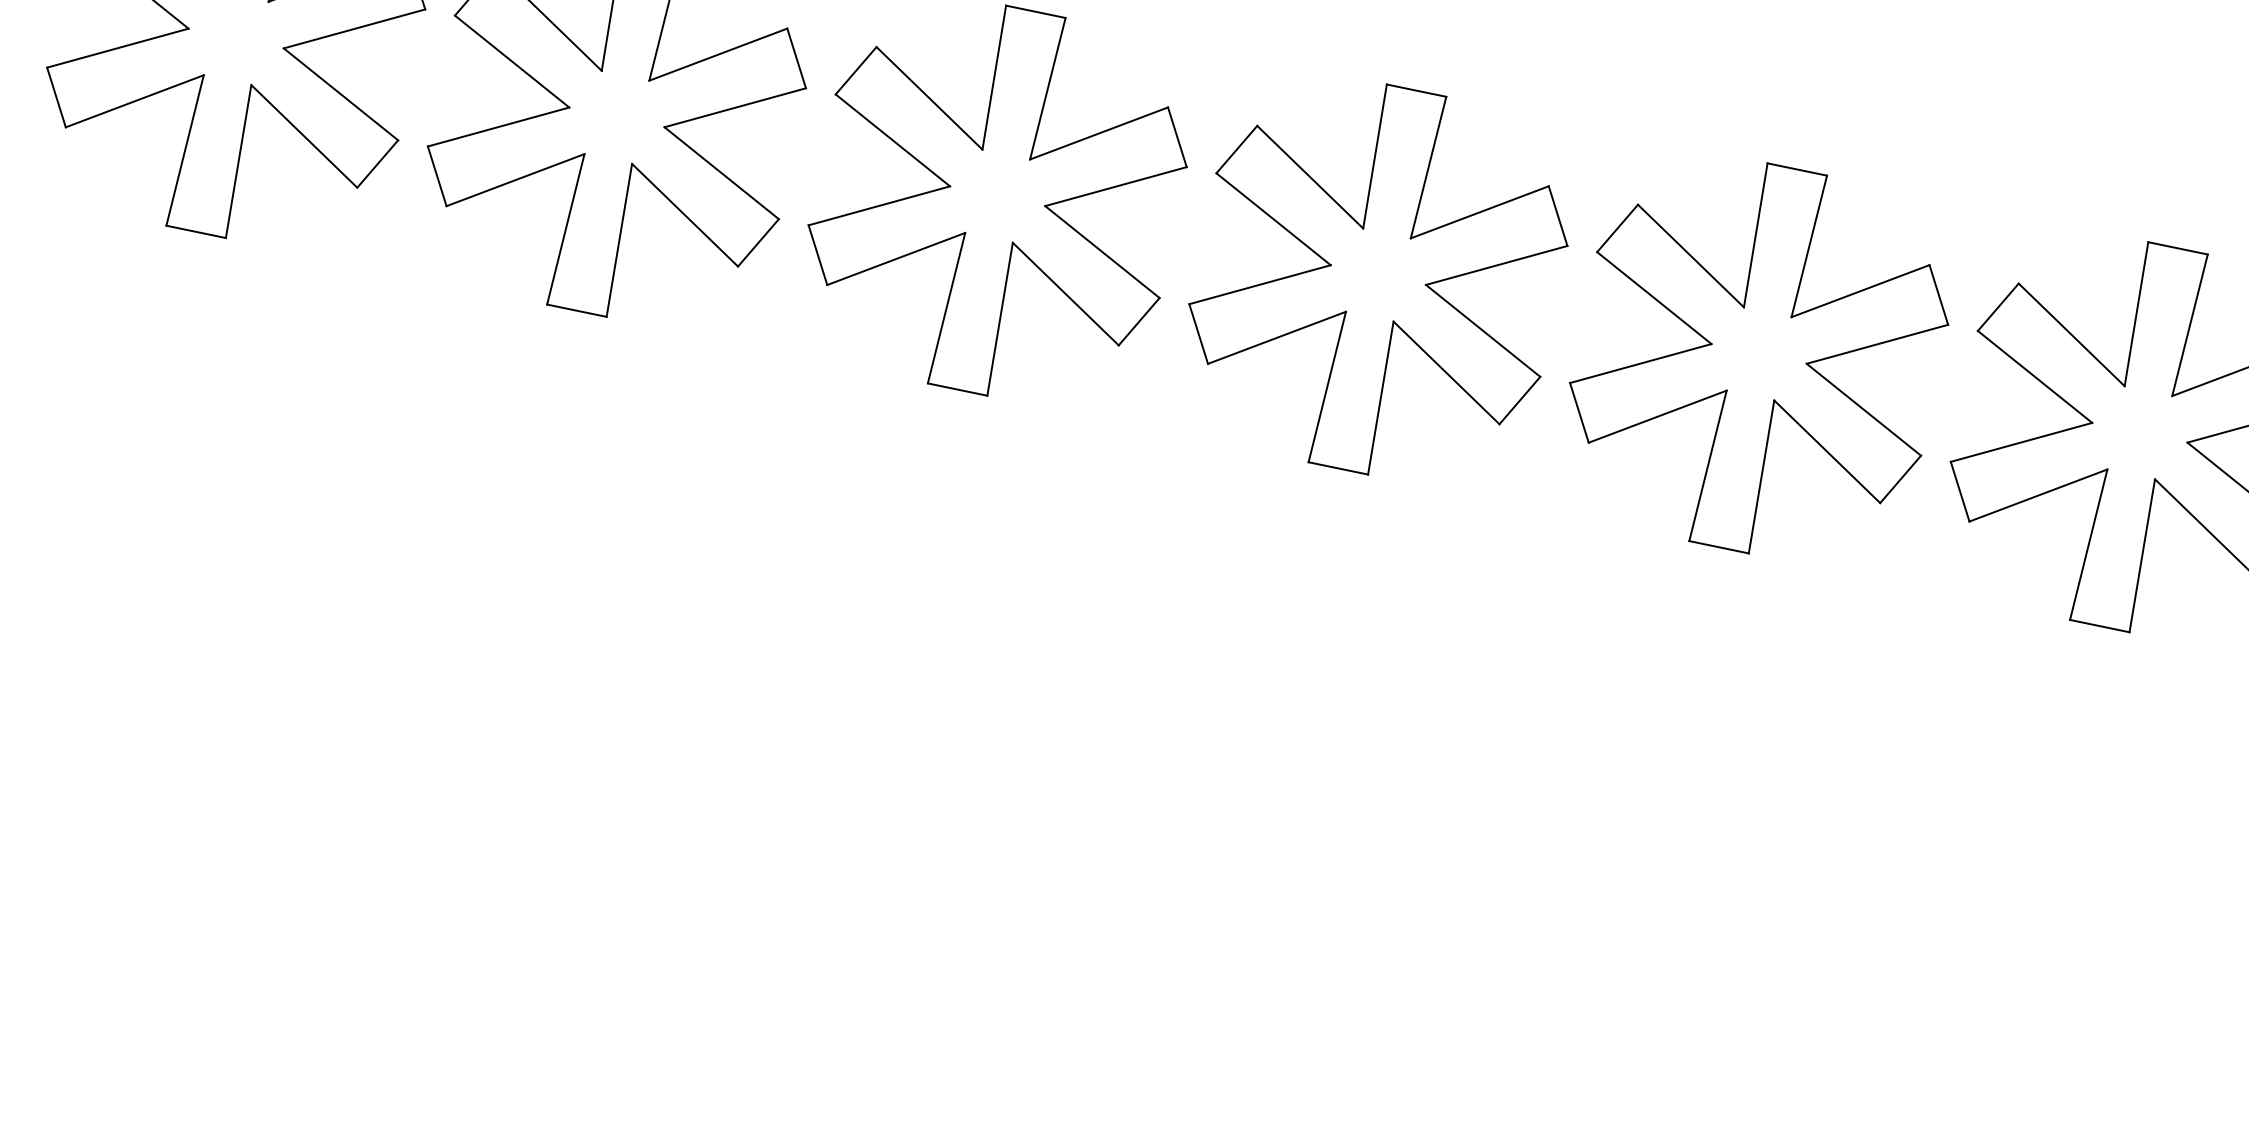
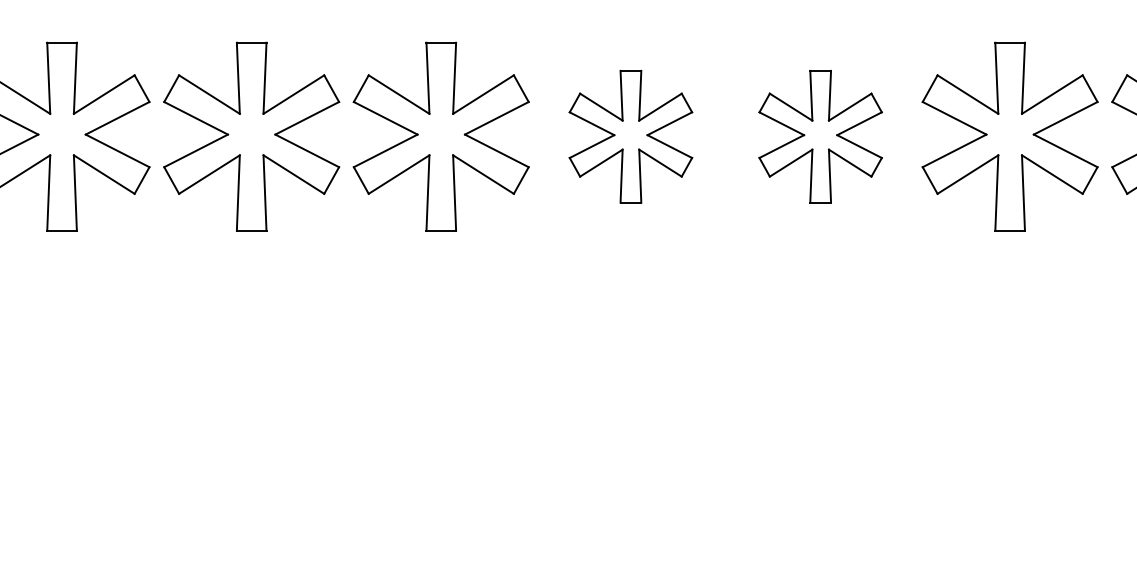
part: (1376, 278) -> (630, 136), size x0.7
part: (1758, 357) -> (820, 136), size x0.7

